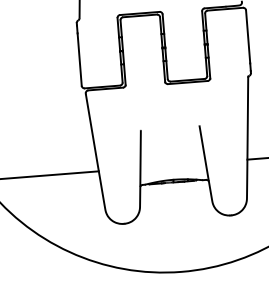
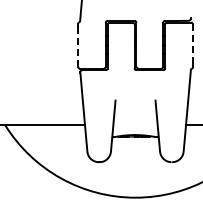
line: (248, 36) -> (193, 42), solid -> dashed
line: (80, 58) -> (78, 48), solid -> dashed

